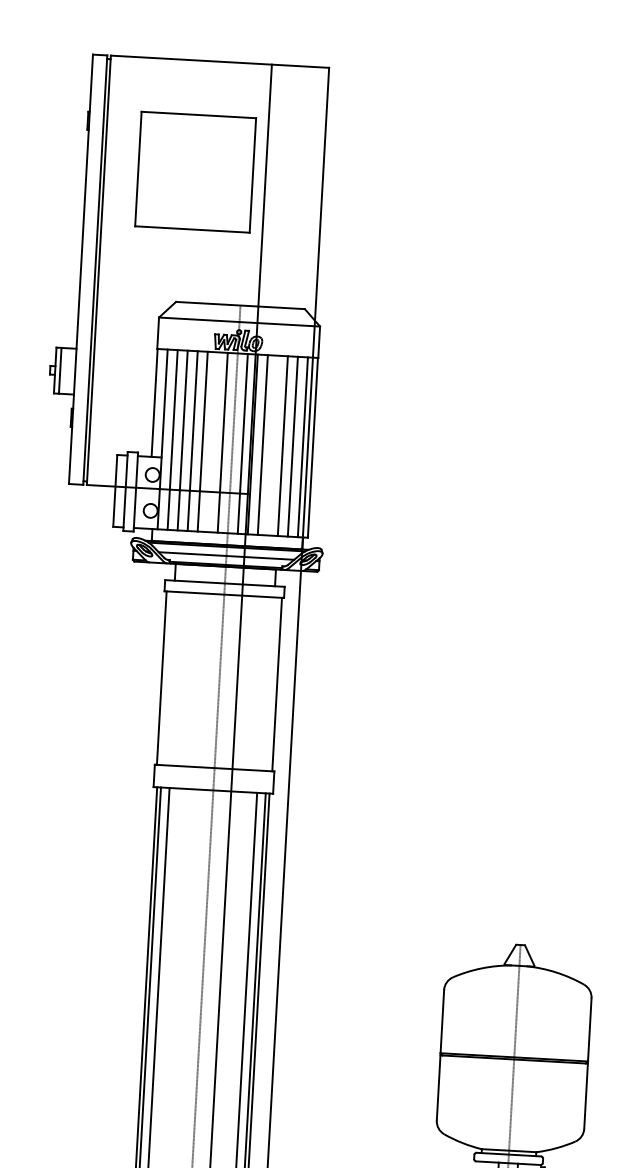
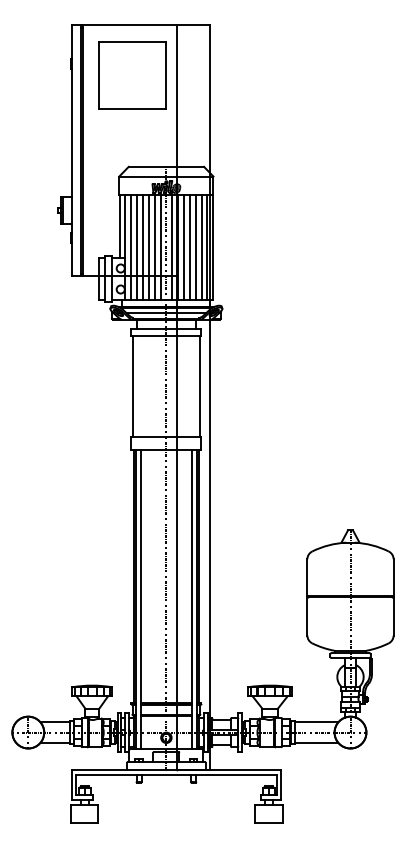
part: (194, 171) -> (132, 75), moved
line: (212, 442) -> (154, 247), added
line: (272, 445) -> (189, 247), added

